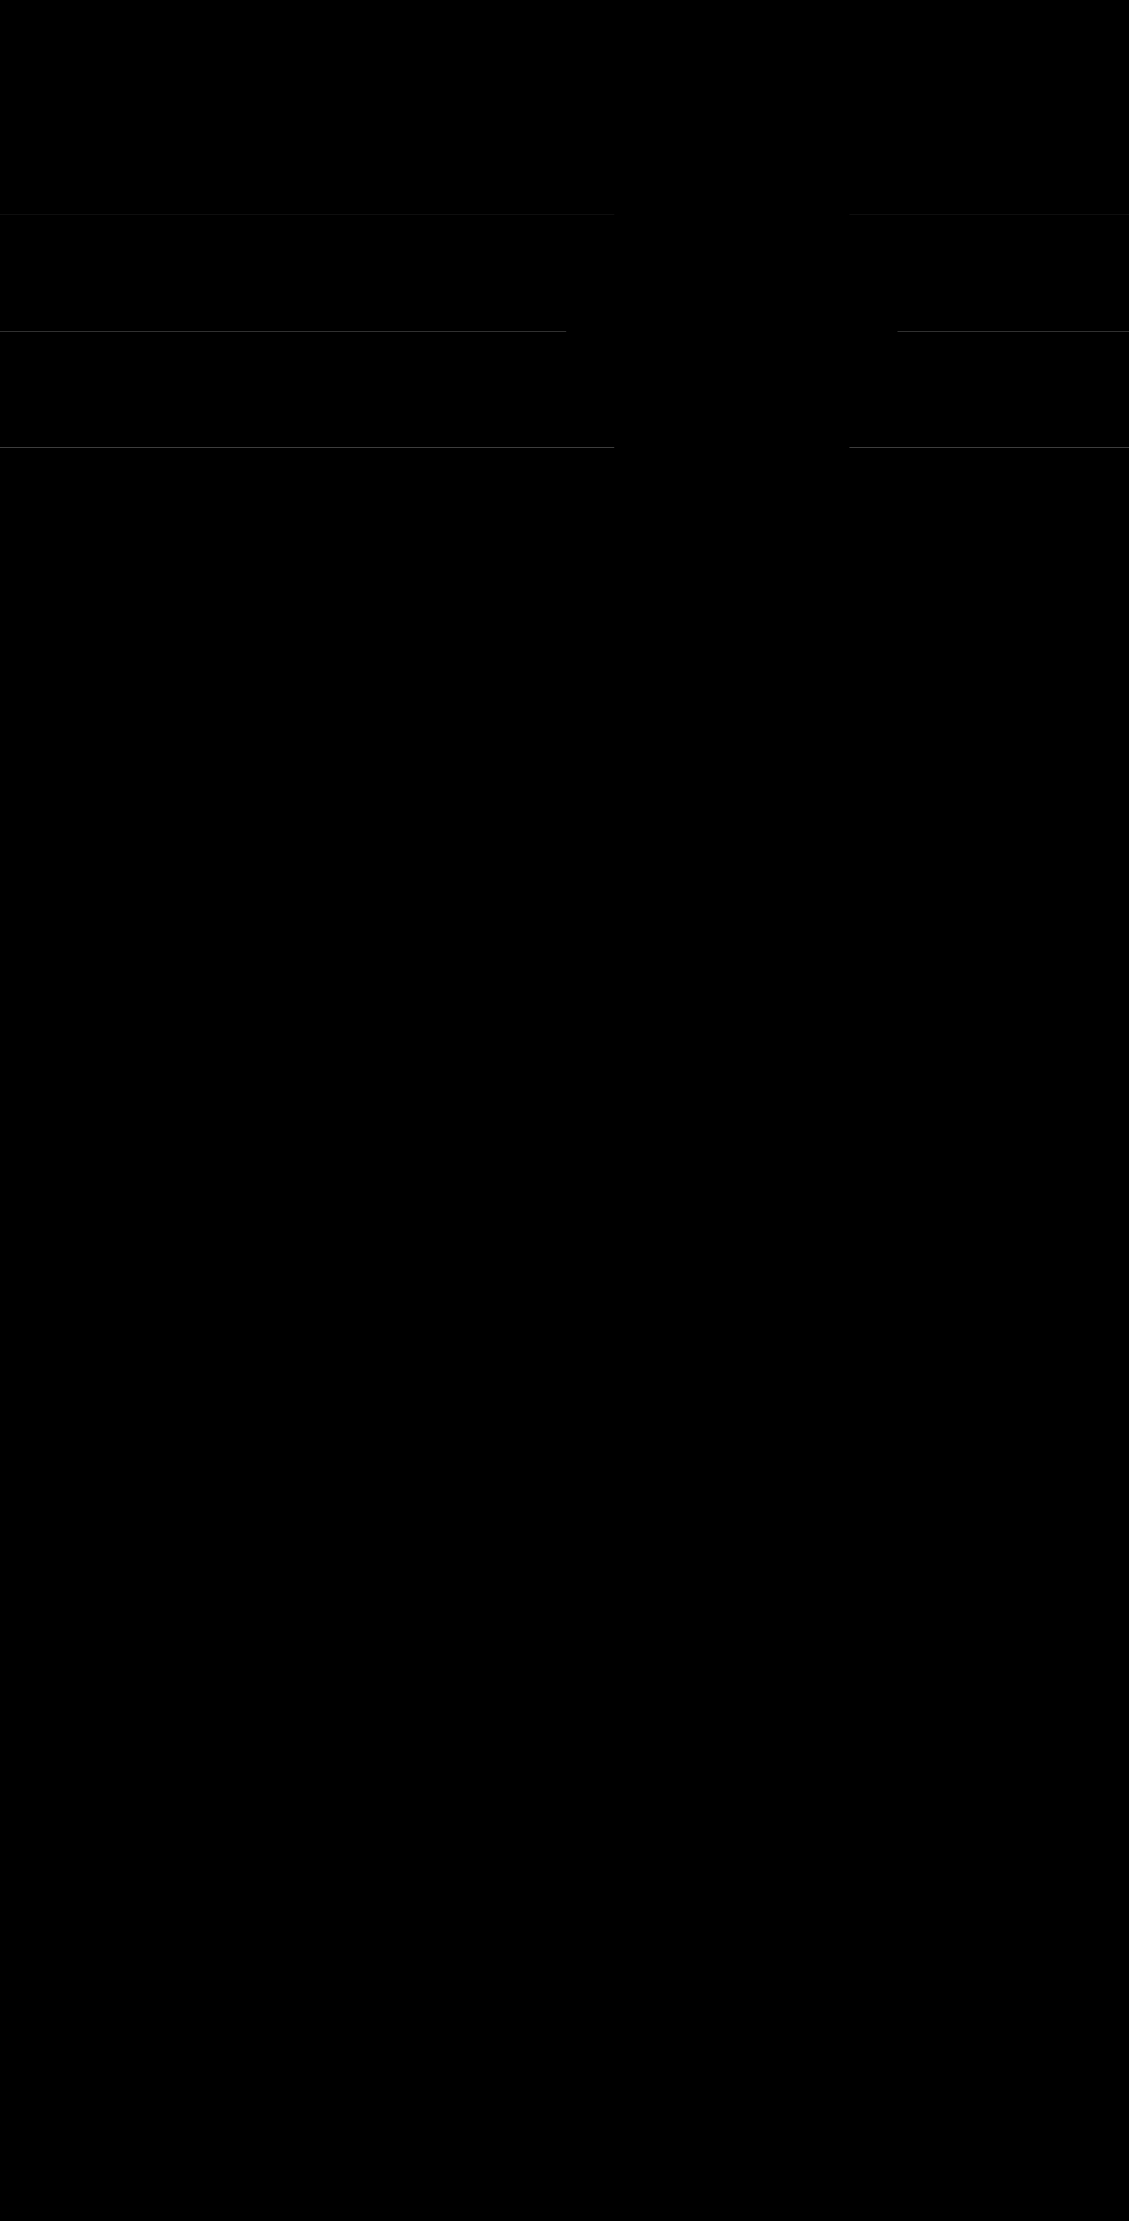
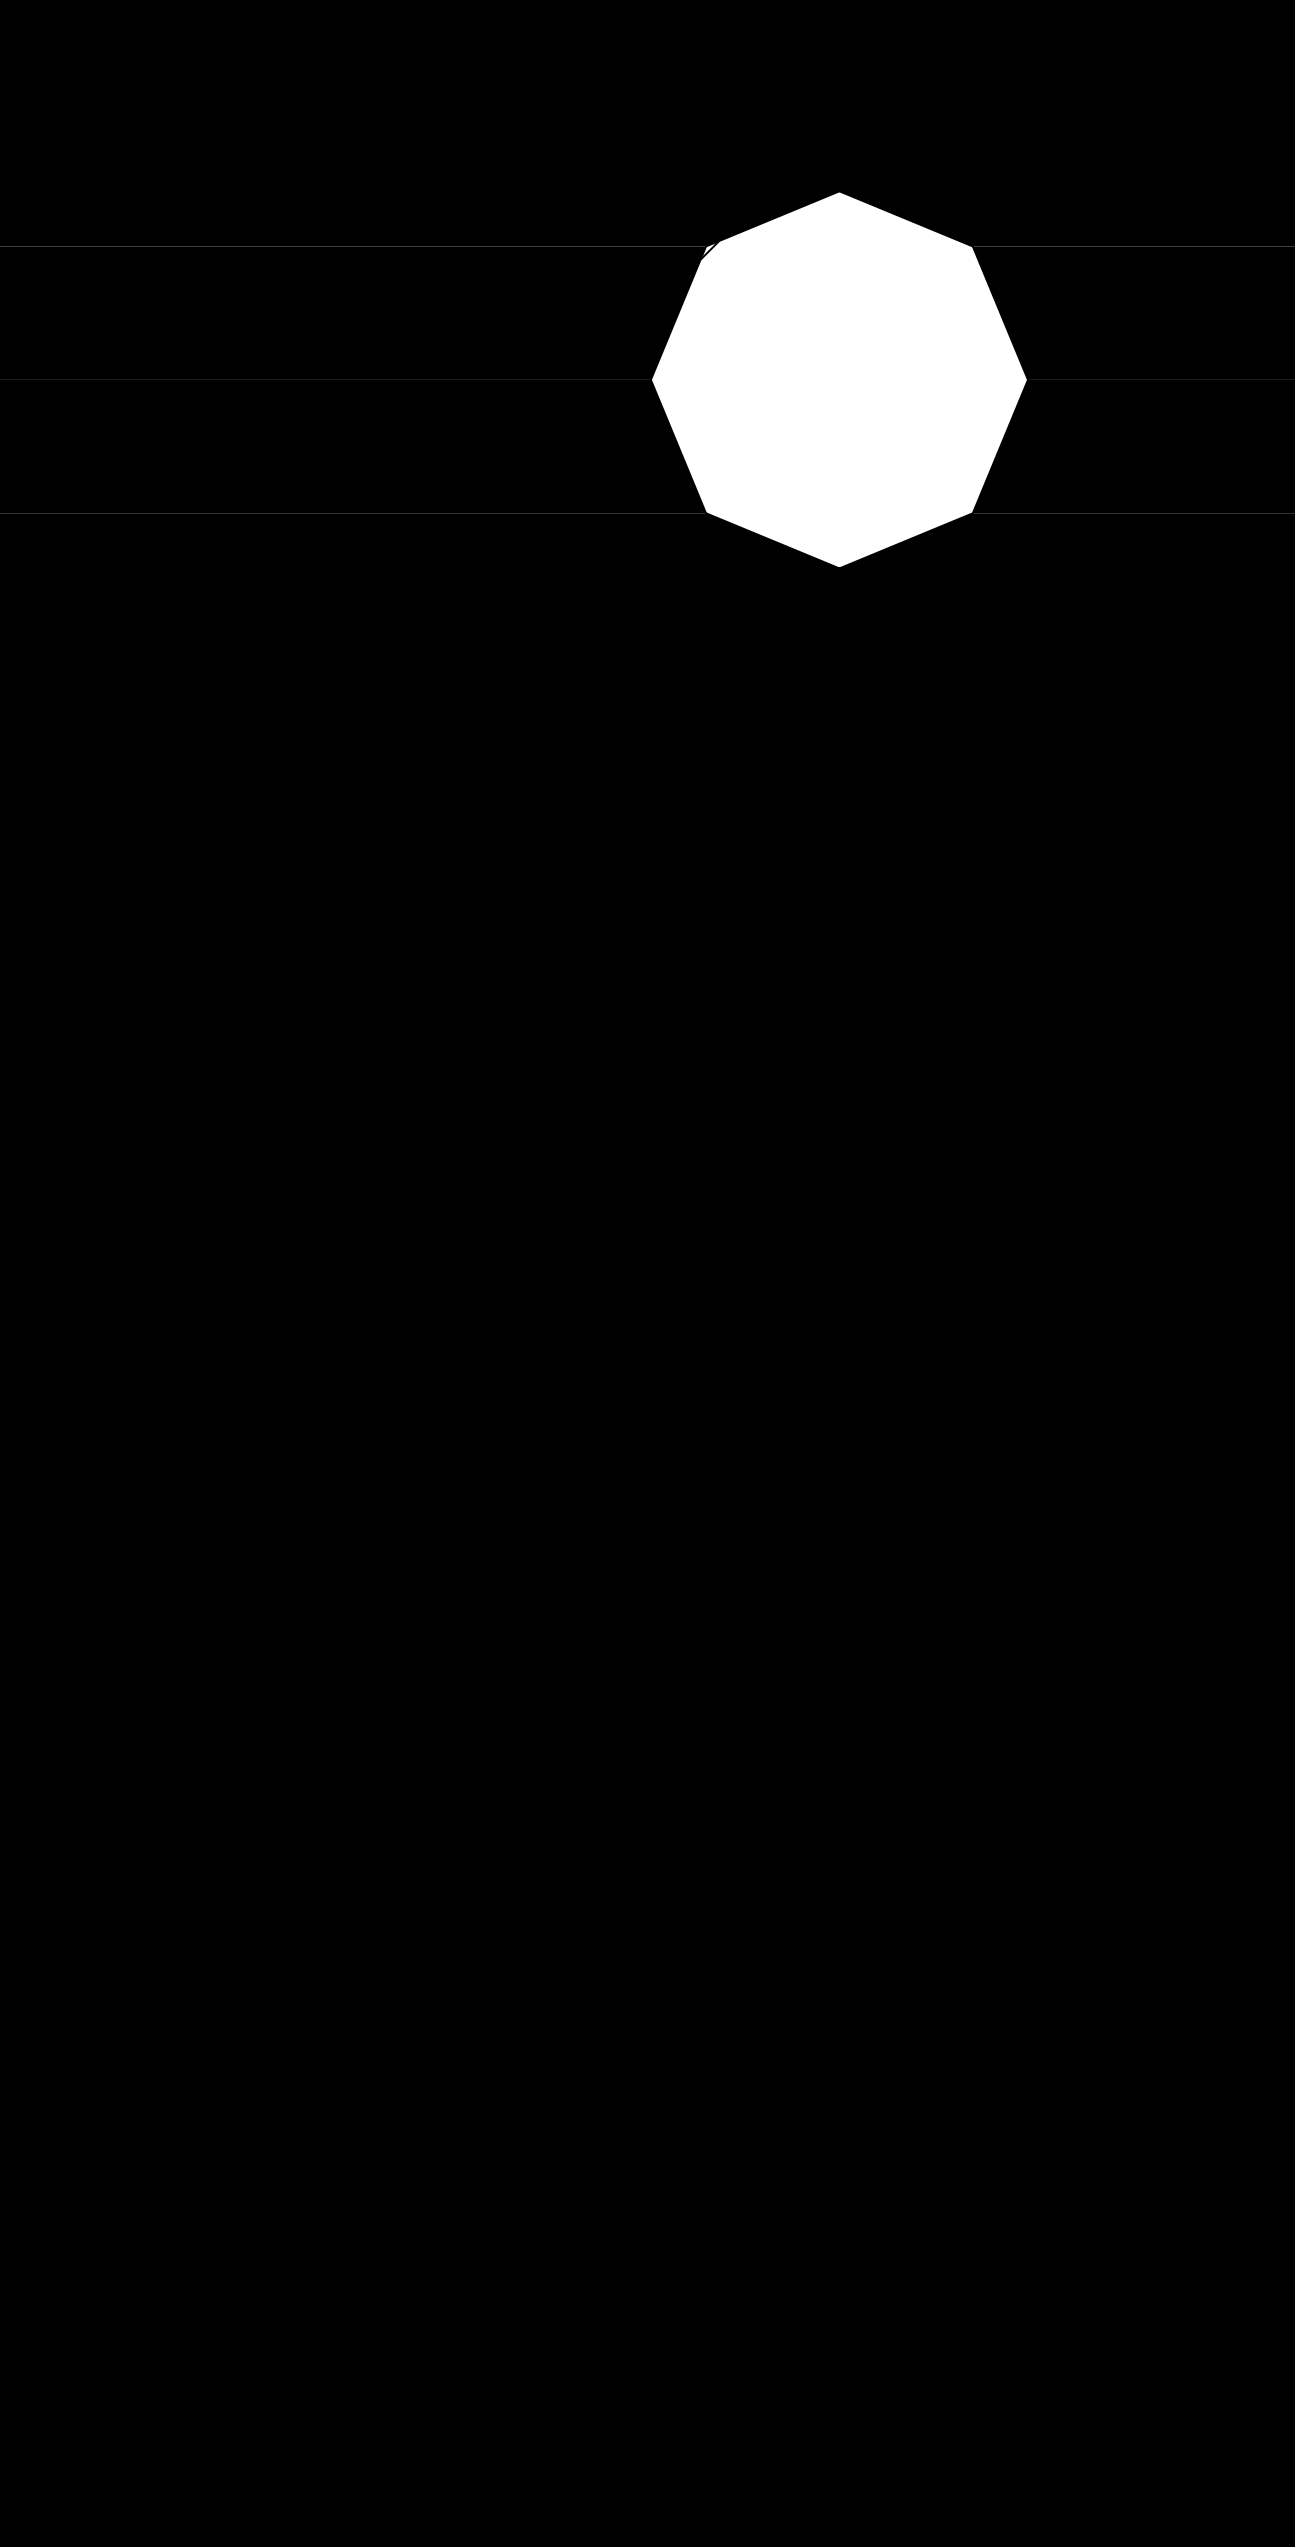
fill: (731, 330) -> (839, 378), removed

